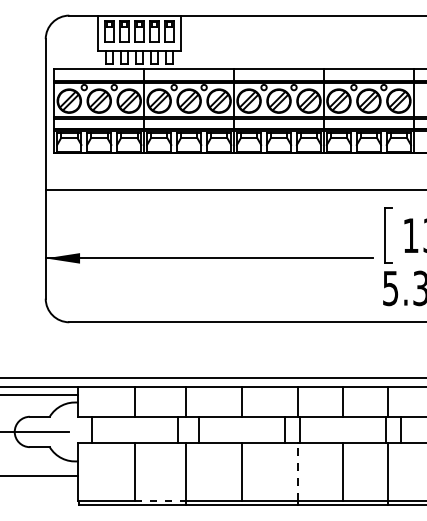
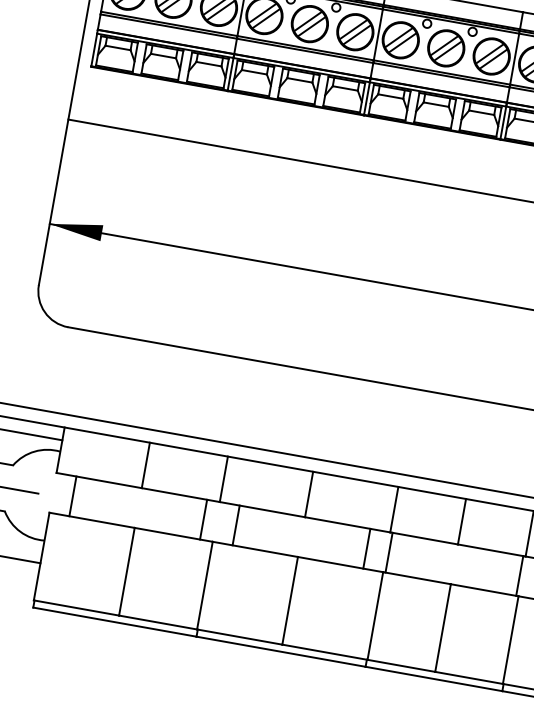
line: (298, 471) -> (375, 615), dashed -> solid
line: (160, 500) -> (158, 622), dashed -> solid

